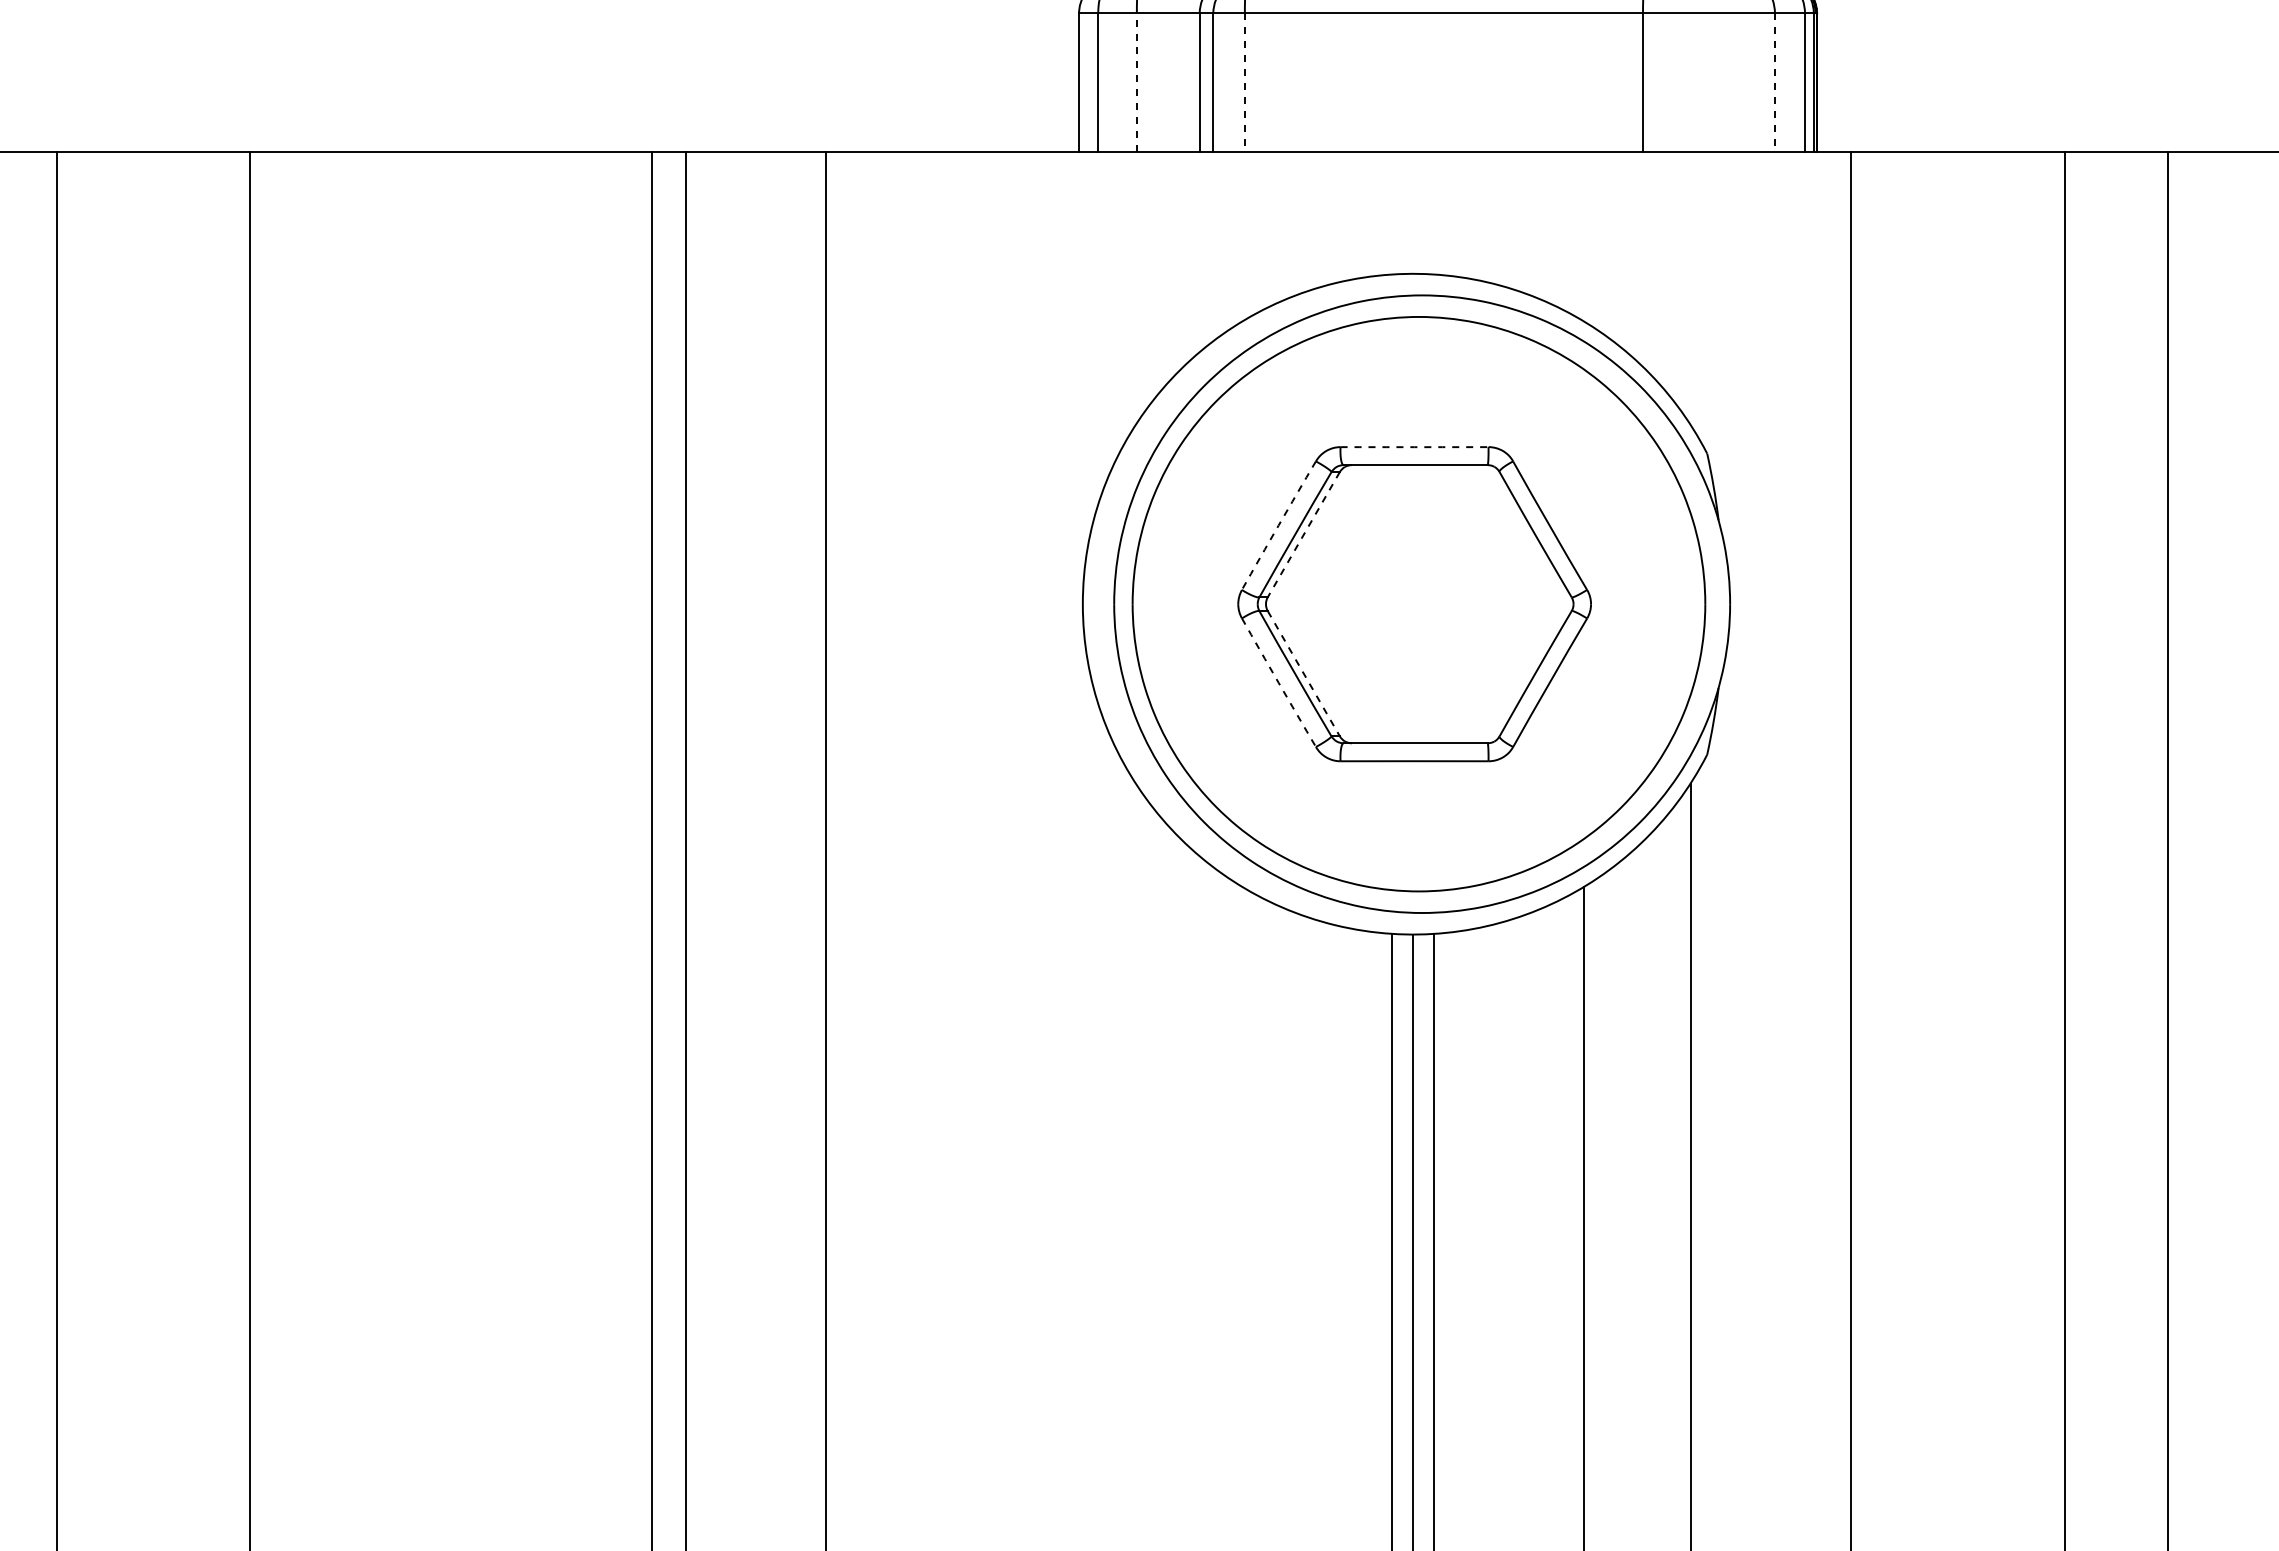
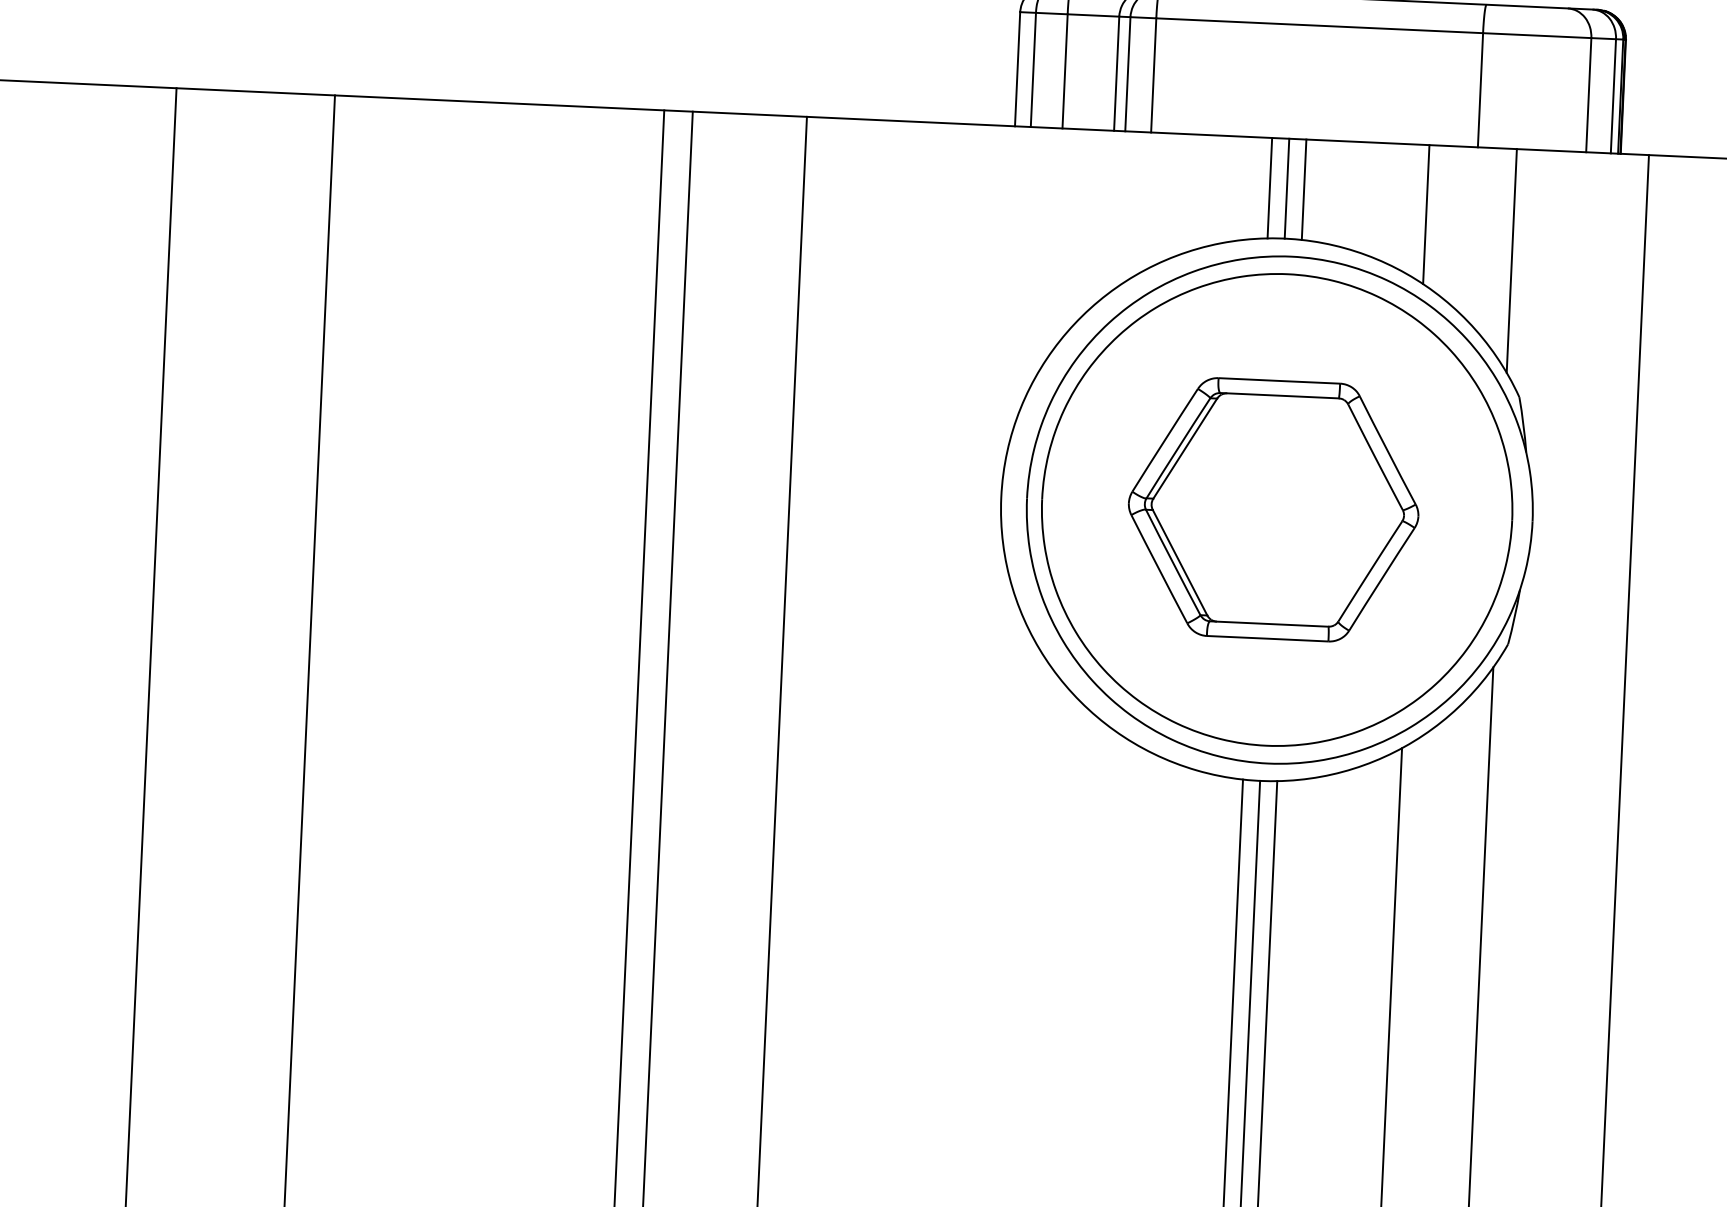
line: (1136, 82) -> (1064, 71), dashed -> solid
line: (1244, 82) -> (1153, 75), dashed -> solid
line: (1774, 82) -> (1588, 95), dashed -> solid
line: (1413, 212) -> (1287, 188), added
line: (1392, 213) -> (1270, 188), added
line: (1434, 213) -> (1304, 189), added
line: (1583, 236) -> (1425, 214), added
line: (1690, 288) -> (1511, 260), added
arc: (1414, 447) -> (1279, 381), dashed -> solid
arc: (1278, 525) -> (1164, 440), dashed -> solid
line: (1303, 535) -> (1184, 449), dashed -> solid
line: (1304, 674) -> (1180, 563), dashed -> solid
arc: (1278, 682) -> (1158, 569), dashed -> solid

